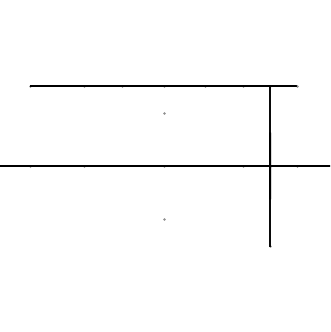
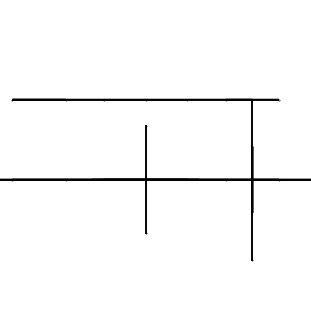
line: (163, 165) -> (145, 179), added

